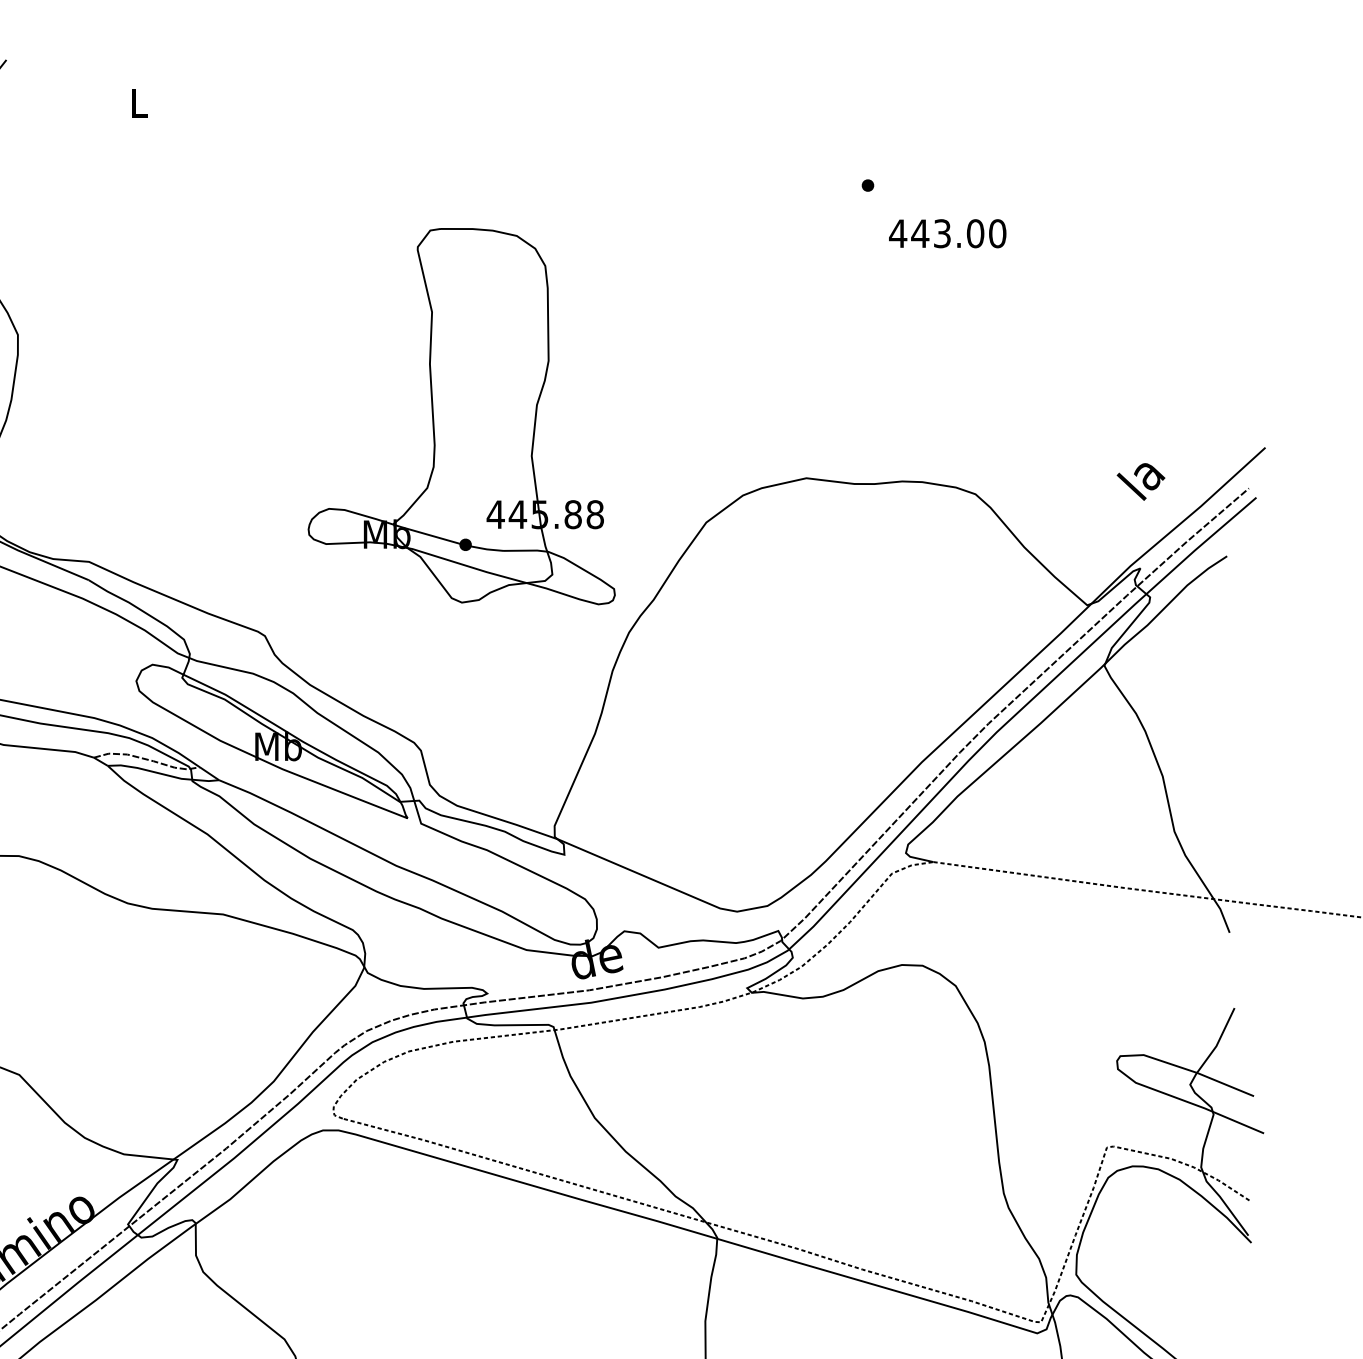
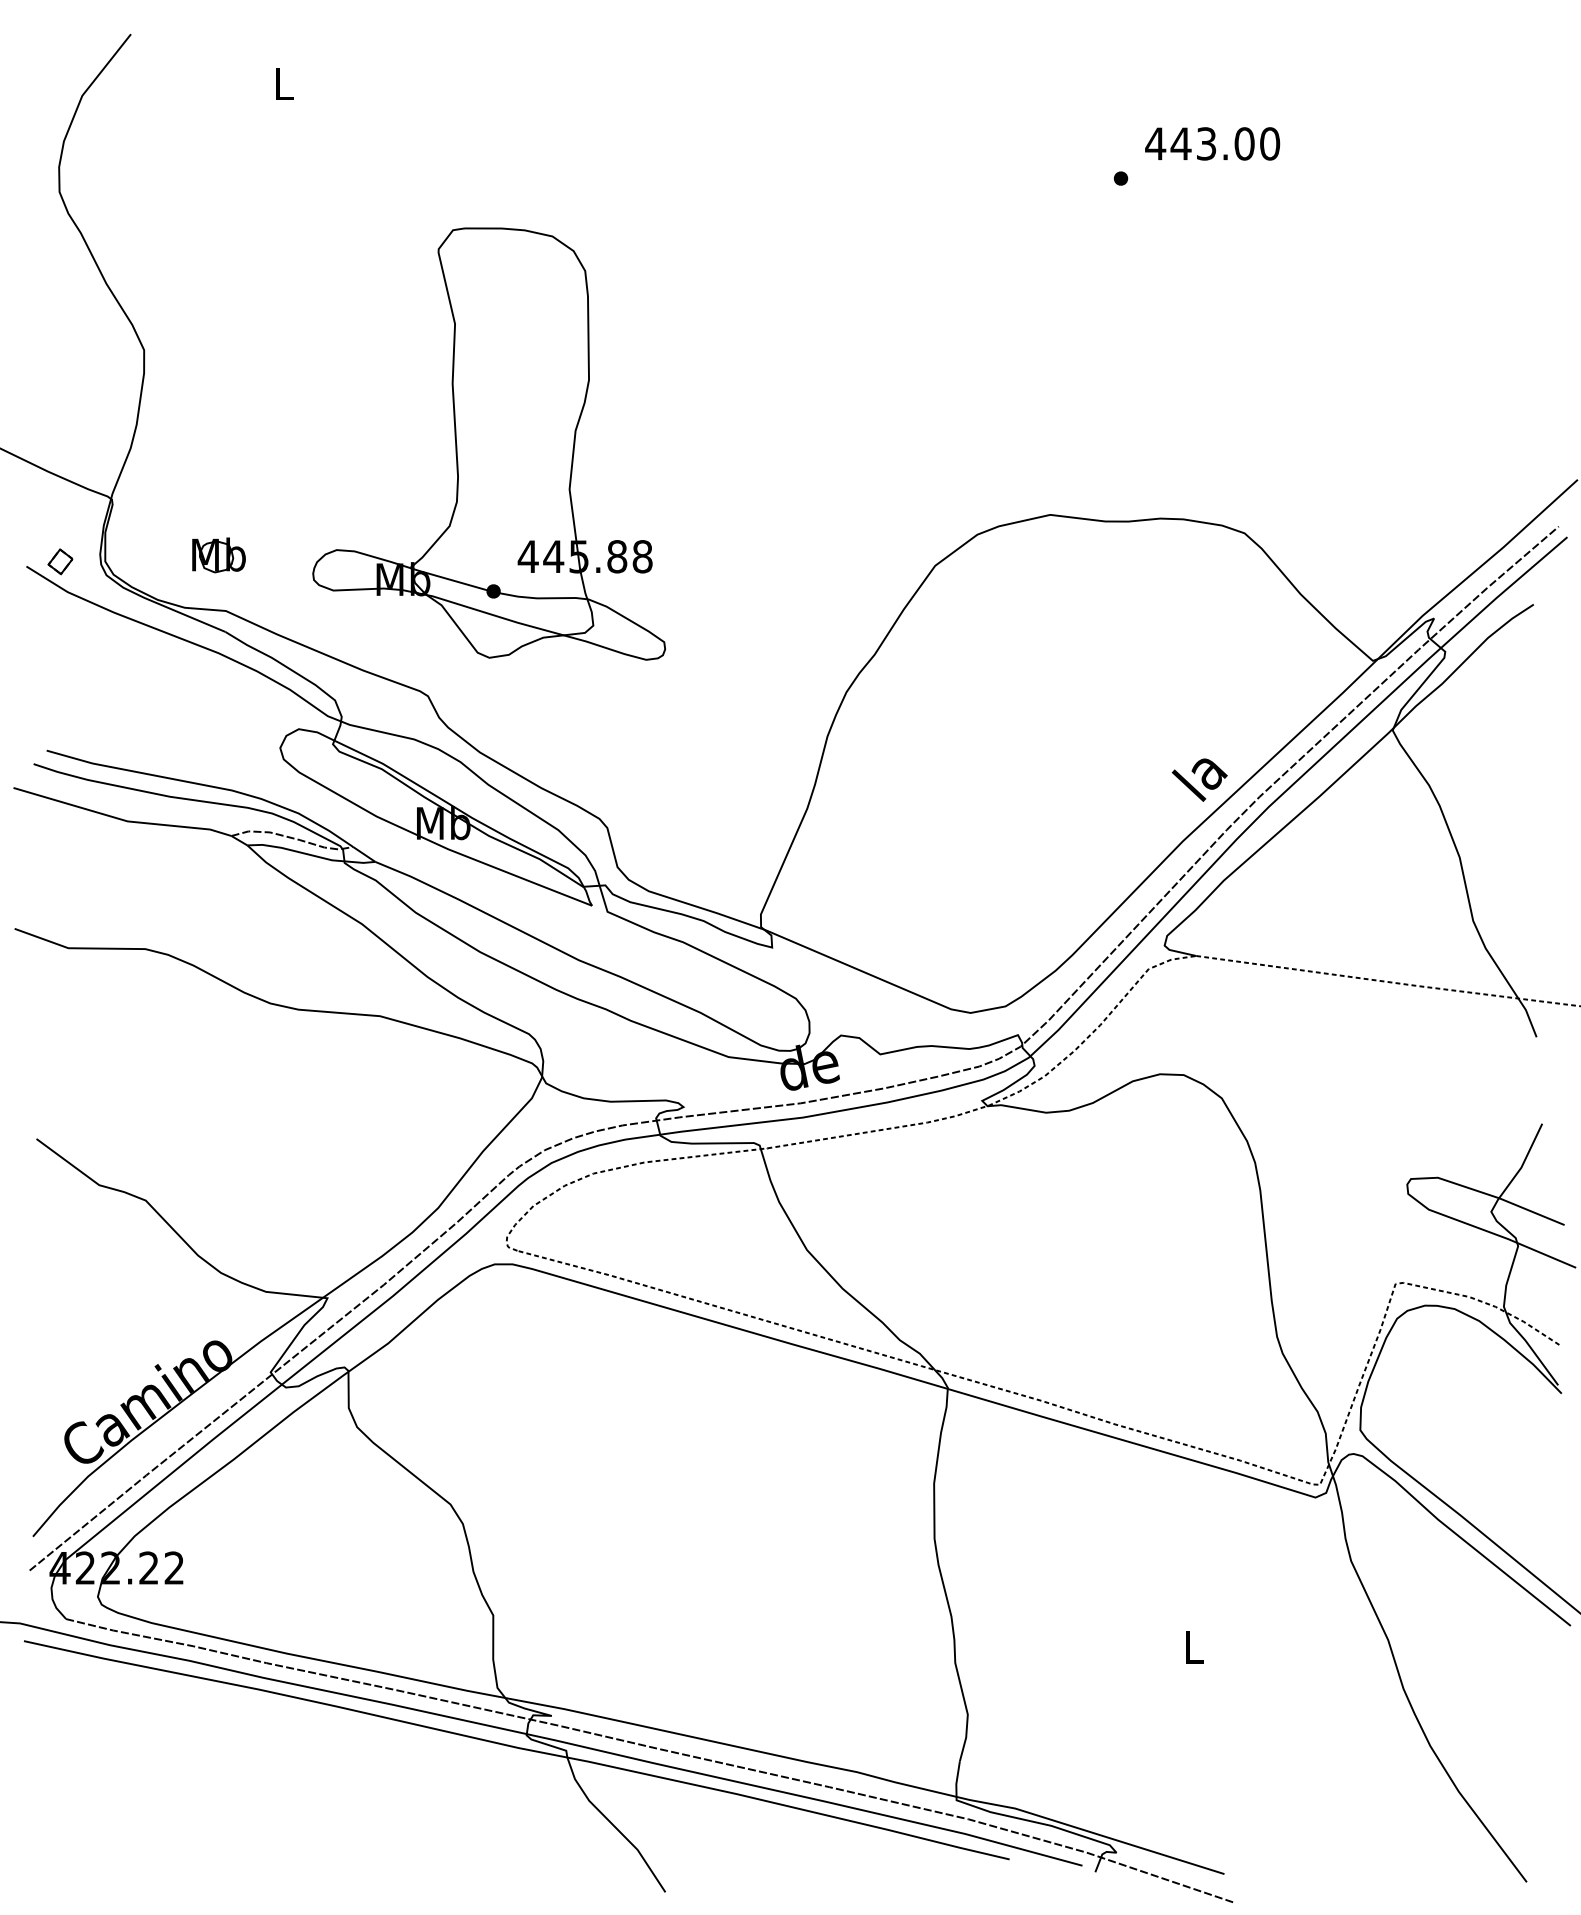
text: (947, 233) -> (1212, 143), moved
part: (462, 416) -> (489, 443), moved
text: (1140, 481) -> (1199, 779), moved
part: (82, 513) -> (218, 555), added

